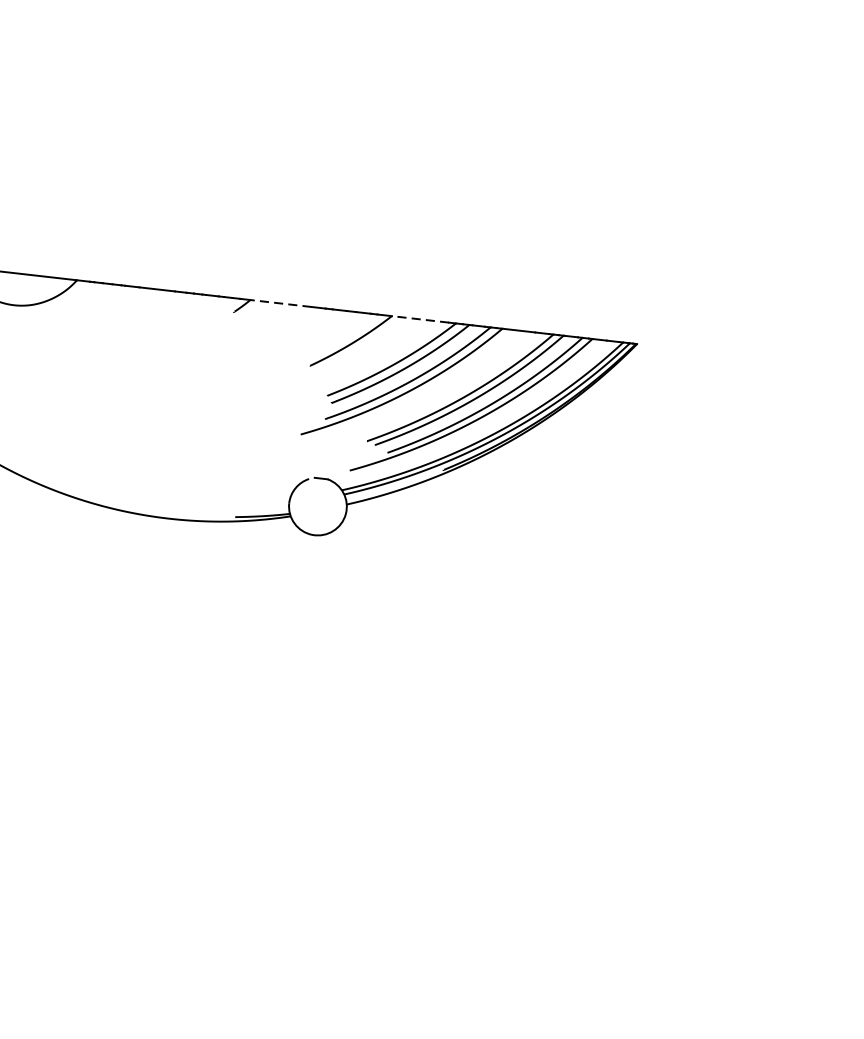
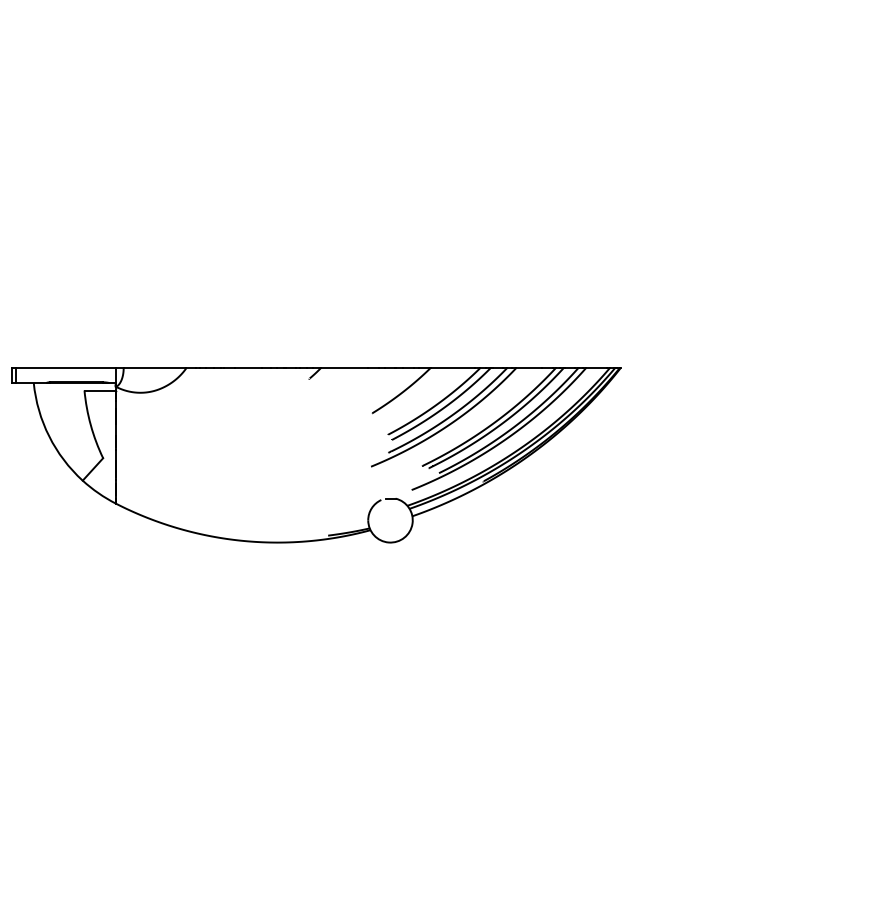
line: (280, 303) -> (344, 368), dashed -> solid
line: (420, 319) -> (452, 368), dashed -> solid

